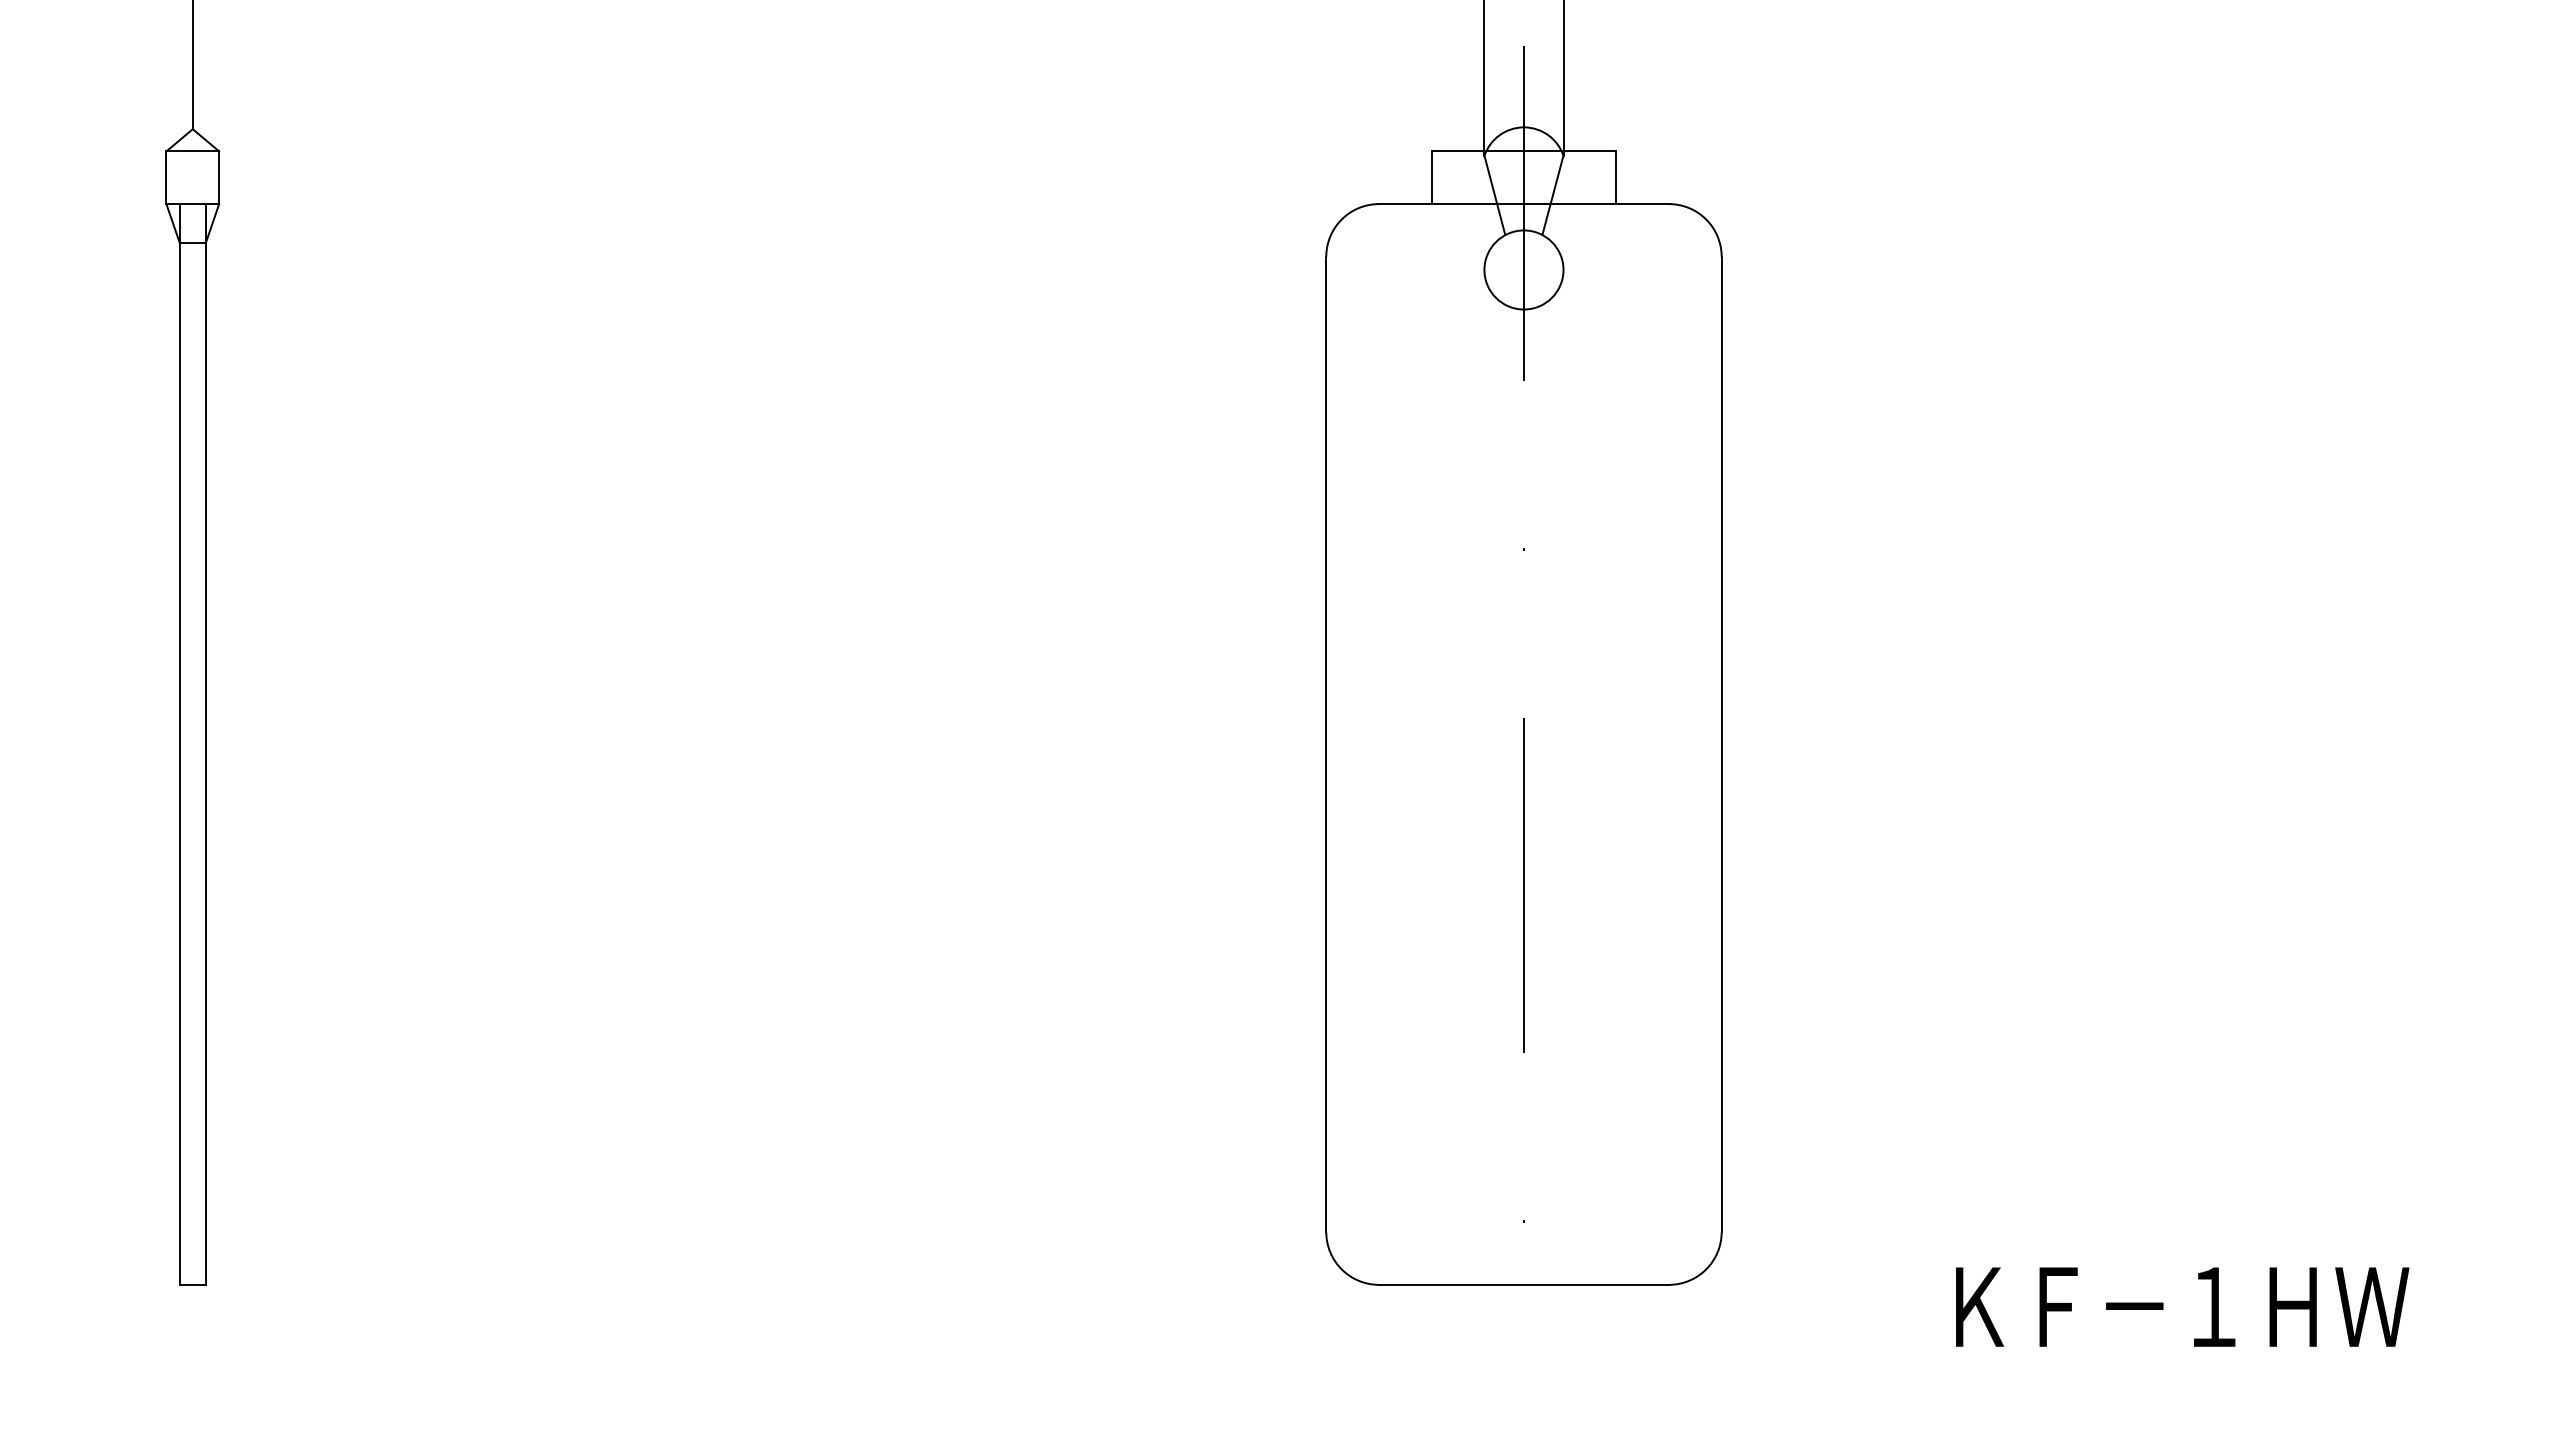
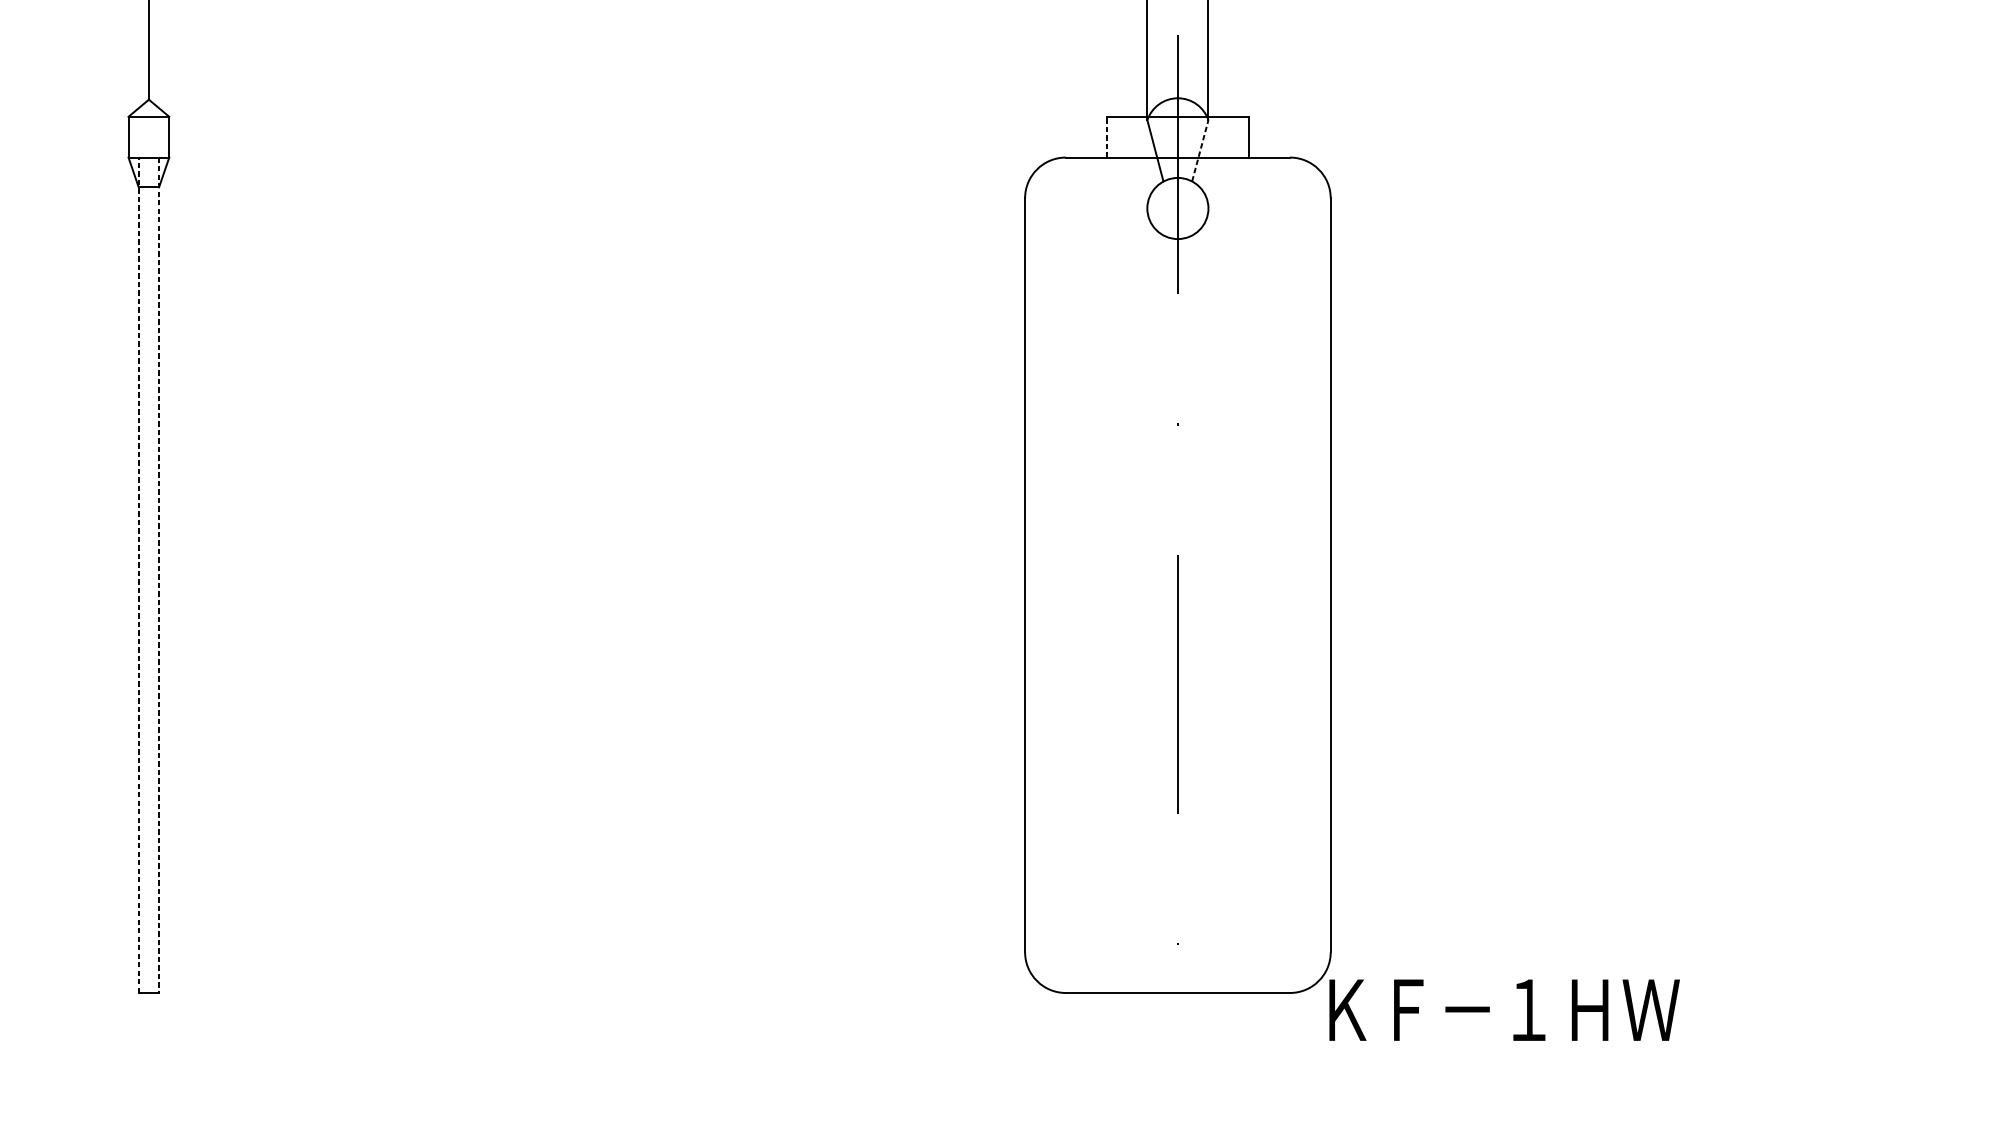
line: (1431, 177) -> (1106, 137), solid -> dashed
line: (1553, 194) -> (1200, 150), solid -> dashed
line: (179, 743) -> (138, 574), solid -> dashed
line: (205, 744) -> (158, 575), solid -> dashed
text: (2182, 1306) -> (1504, 1009), moved

